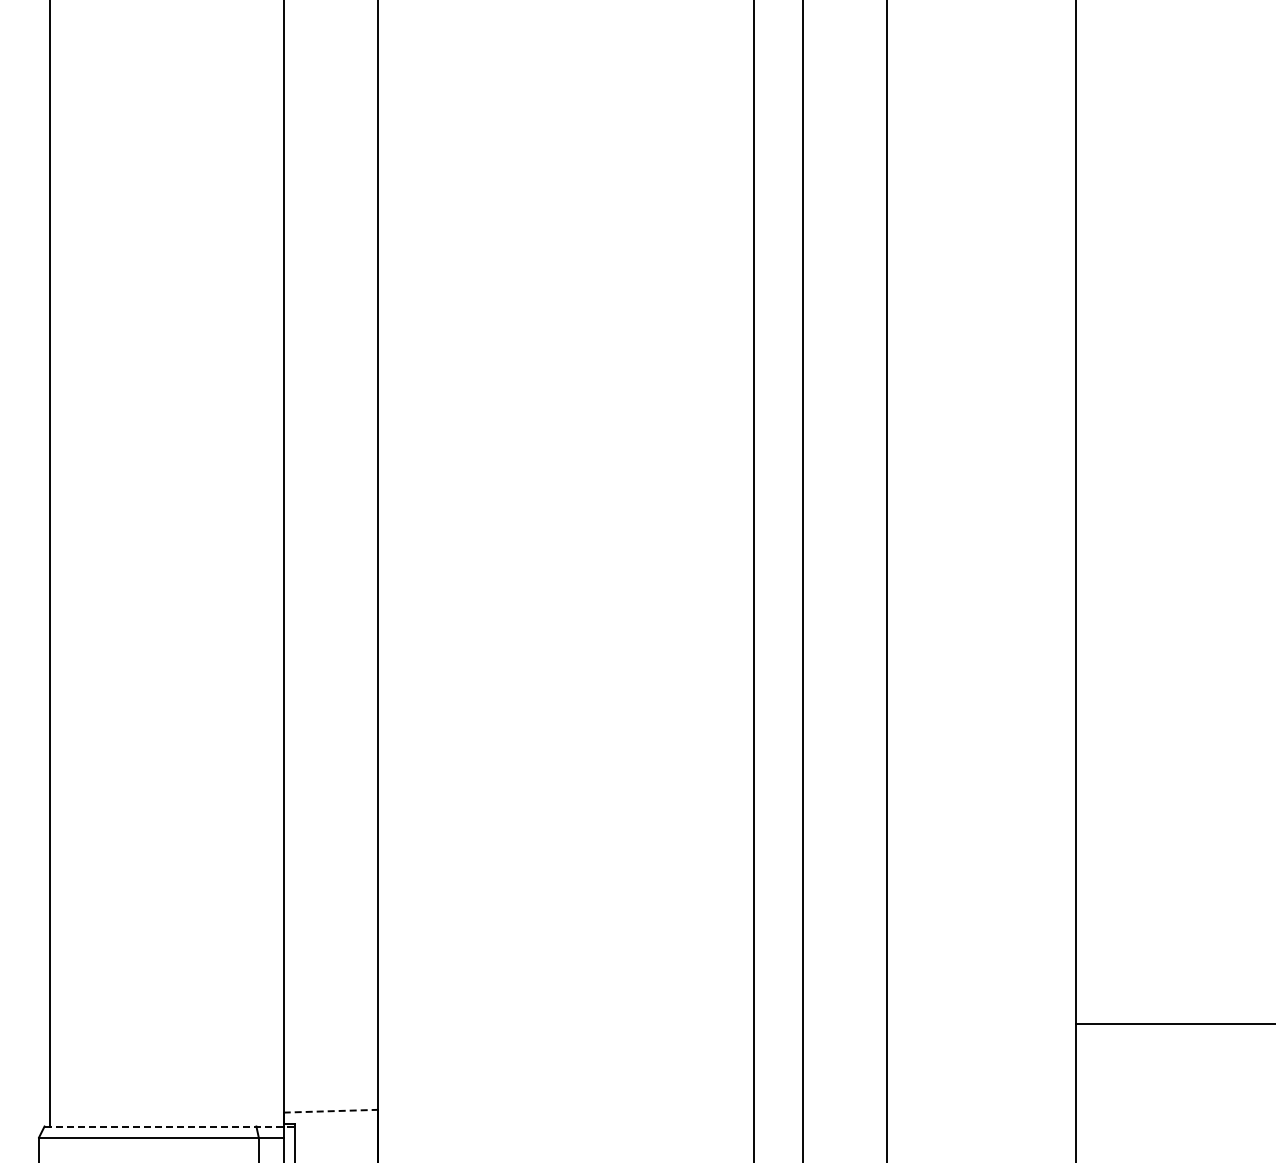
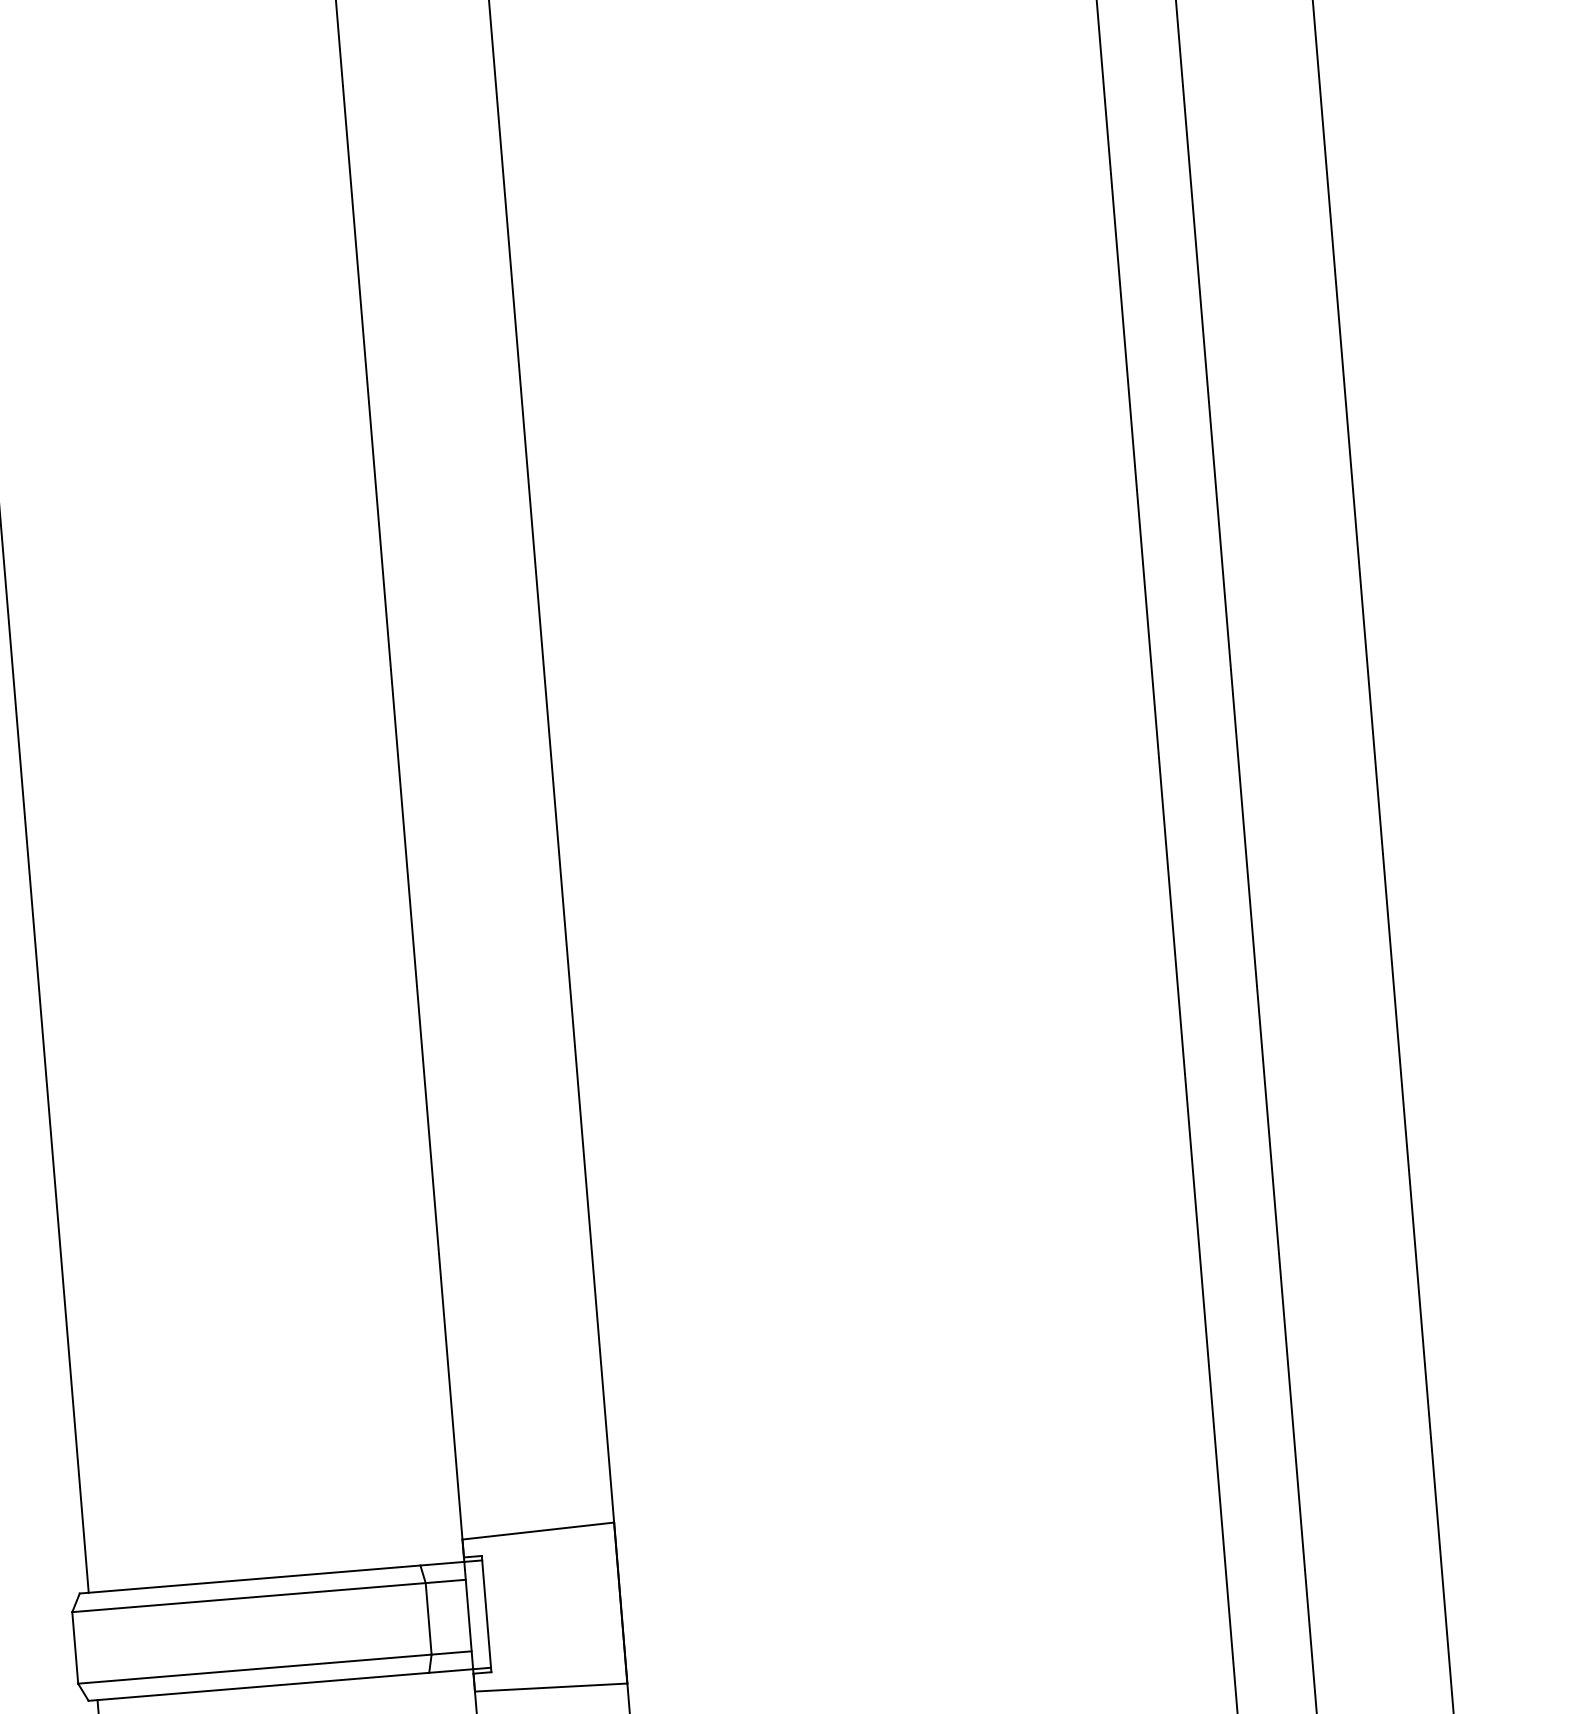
line: (331, 1111) -> (539, 1531), dashed -> solid
line: (170, 1126) -> (282, 1576), dashed -> solid

